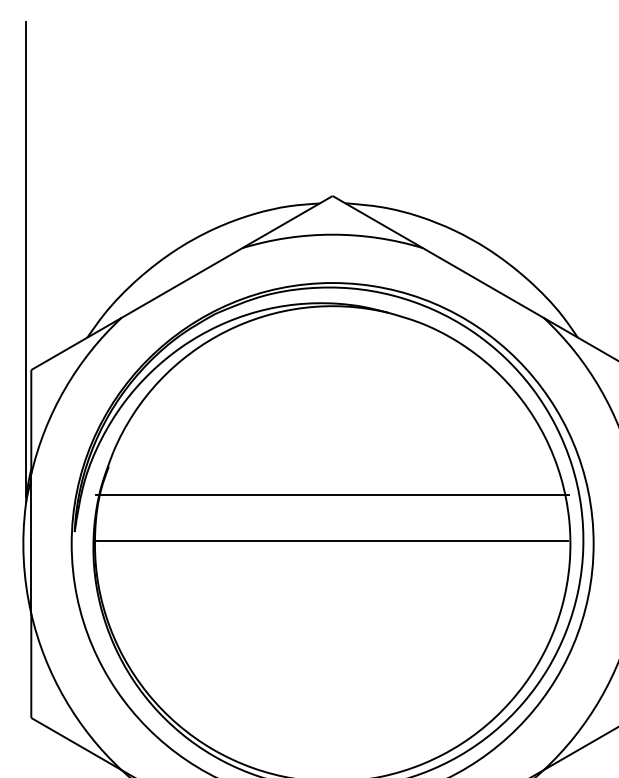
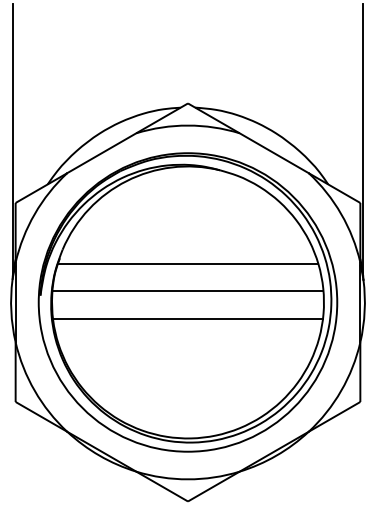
line: (333, 477) -> (188, 264), added
line: (331, 495) -> (187, 291), moved
line: (331, 540) -> (187, 318), moved

